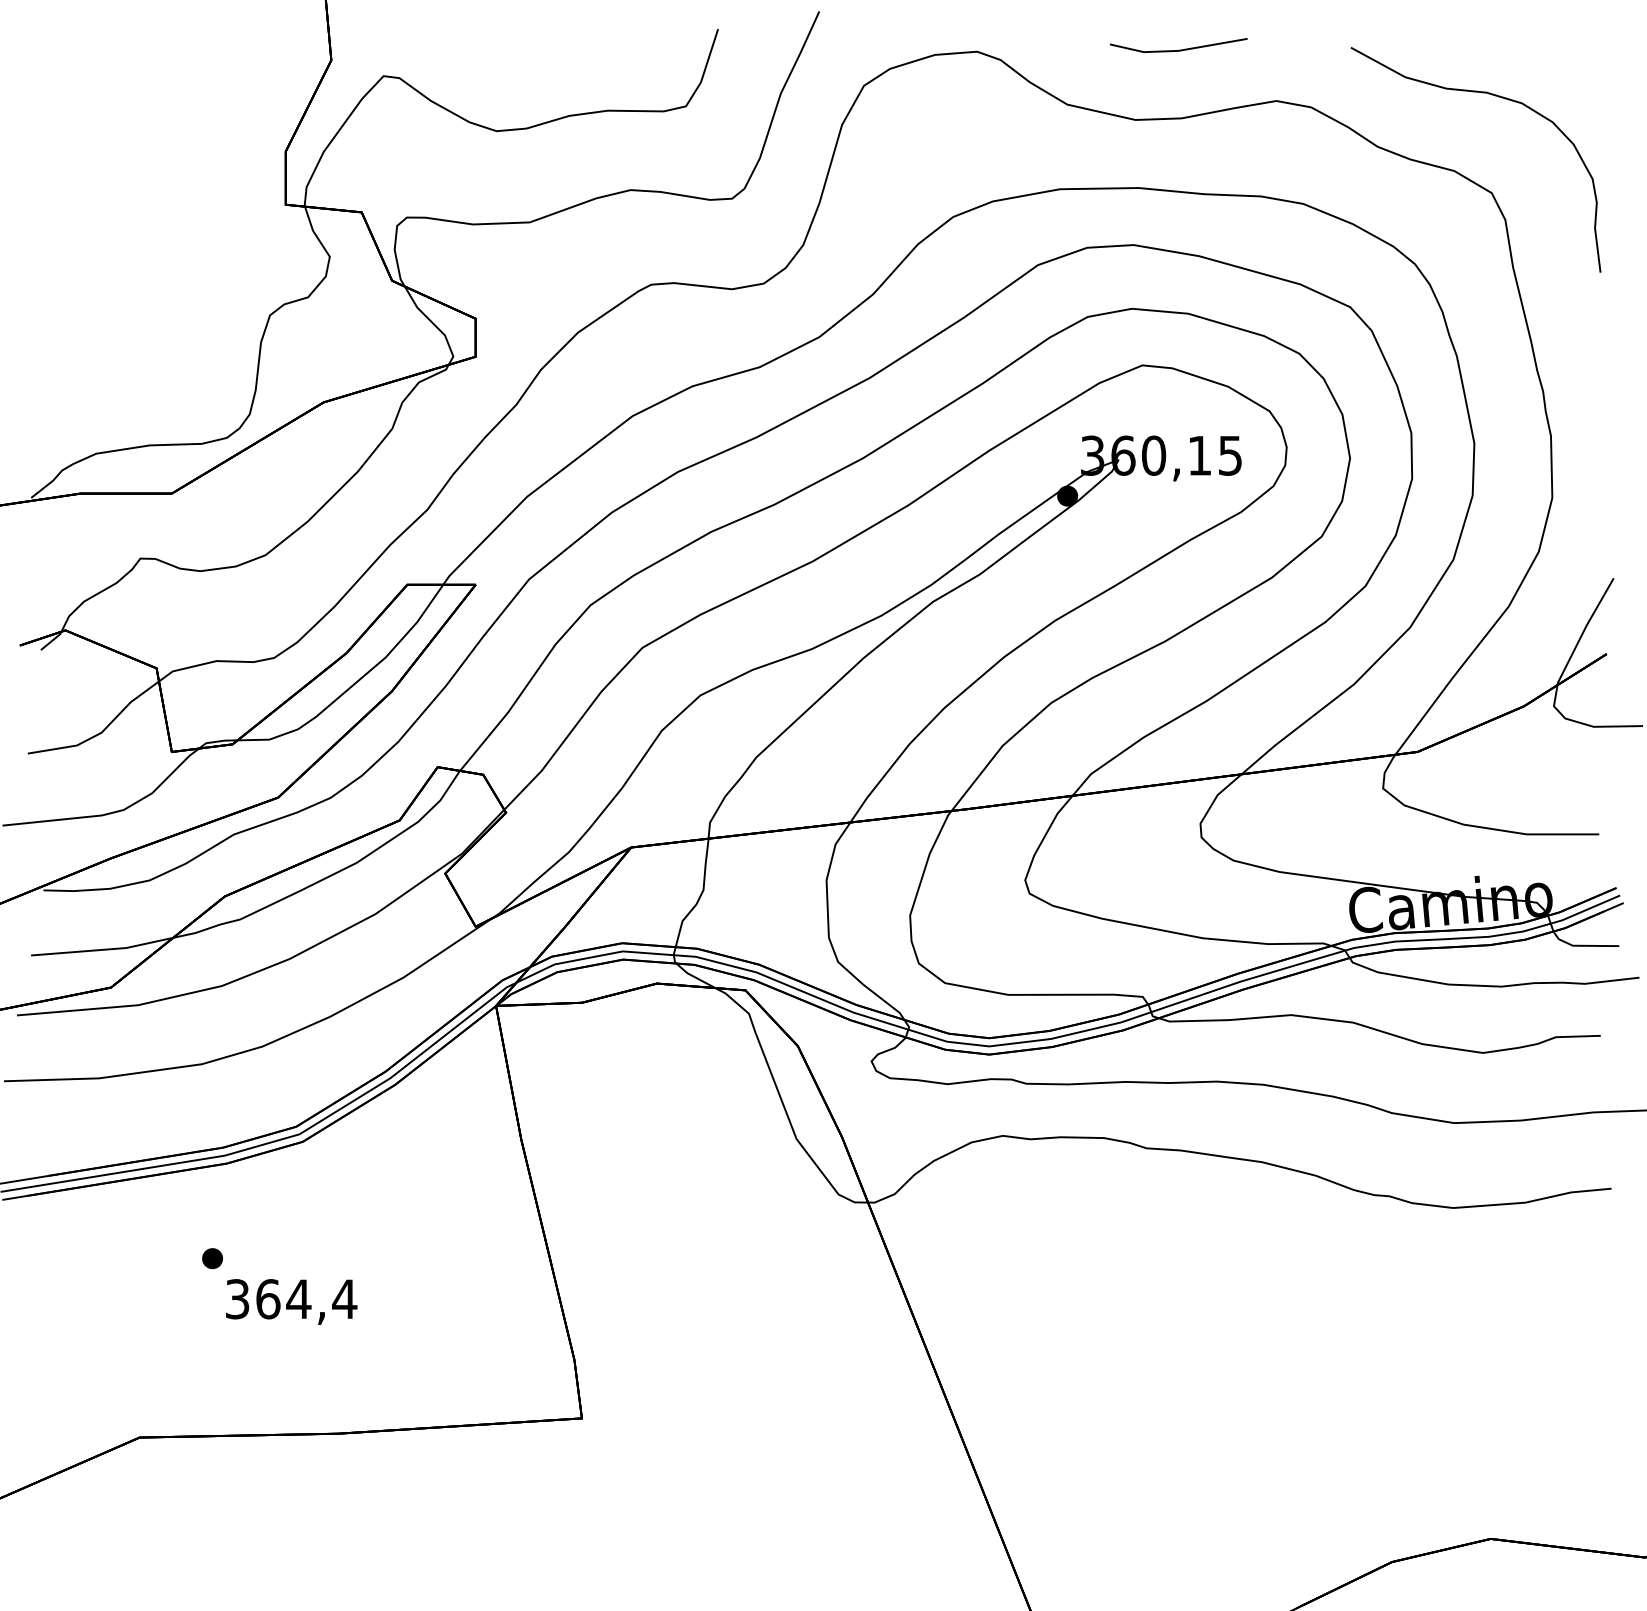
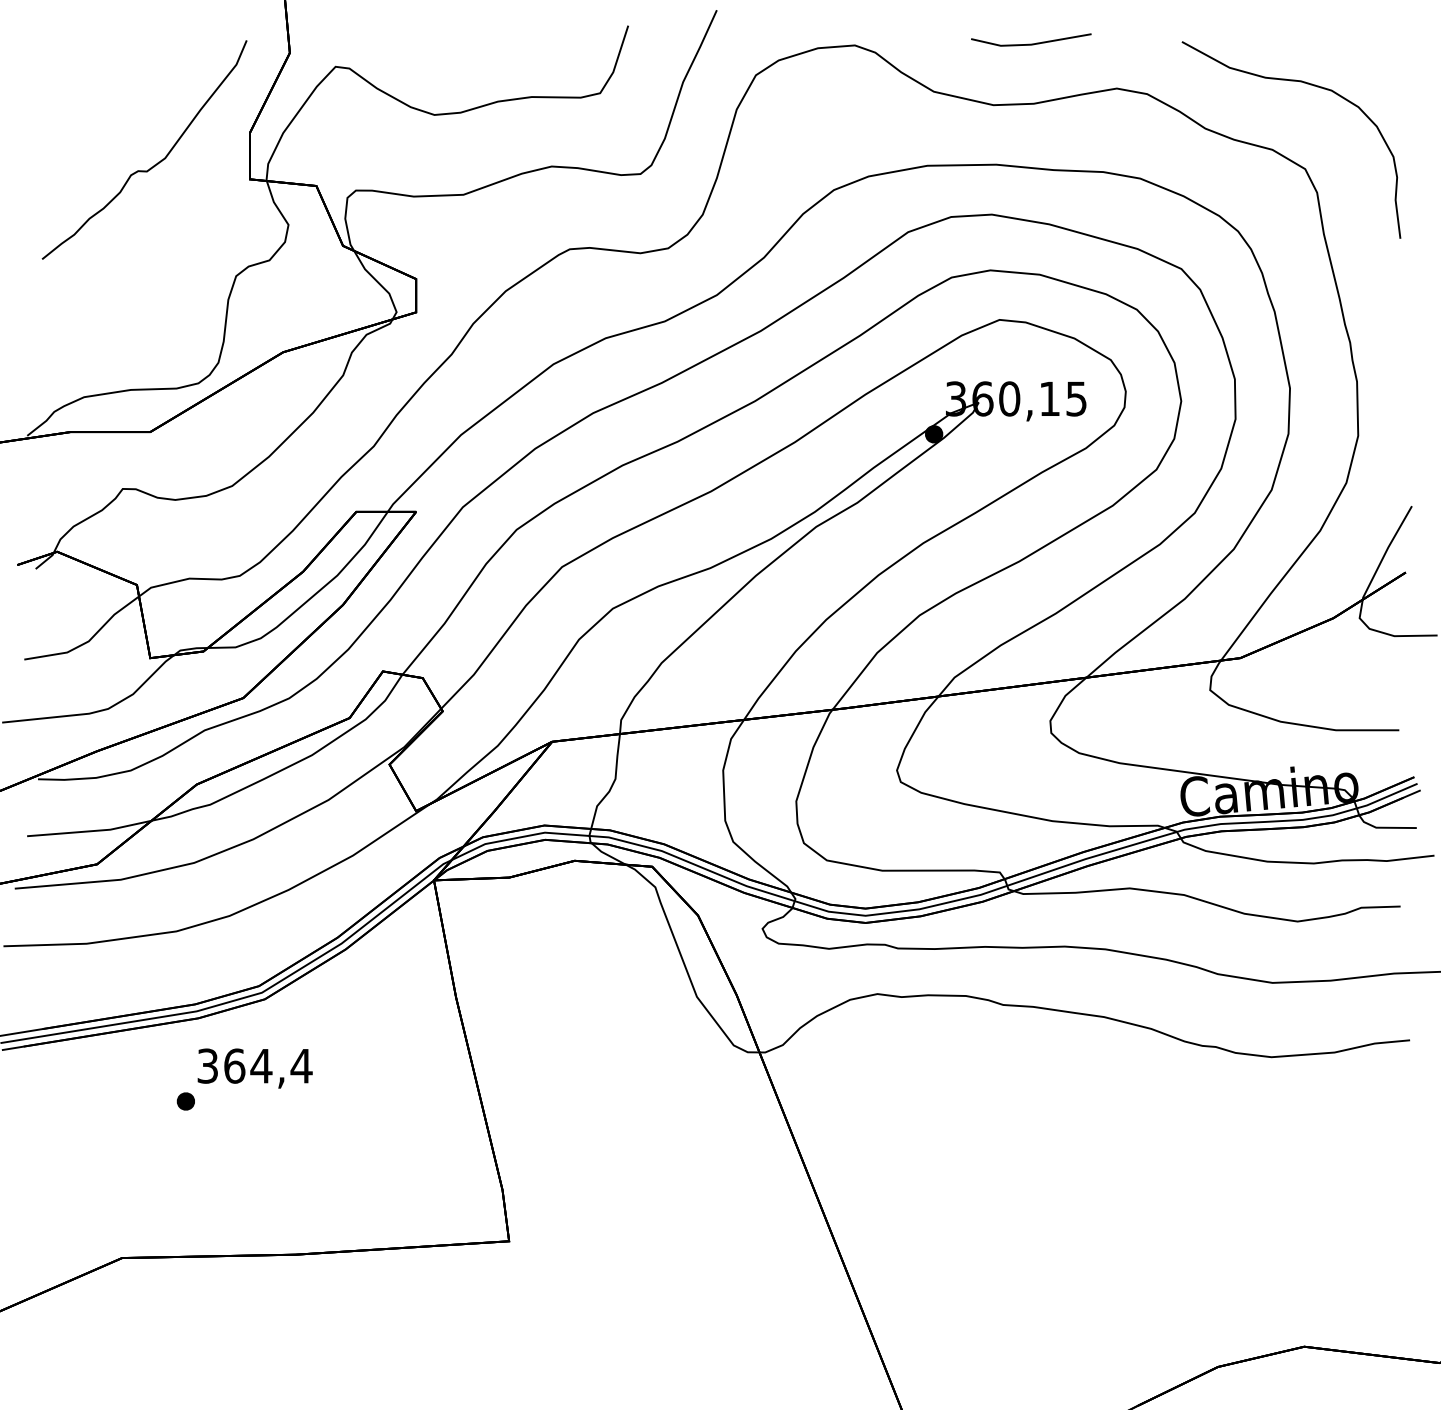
curve: (177, 187) -> (155, 164), added
text: (291, 1301) -> (255, 1068), moved

